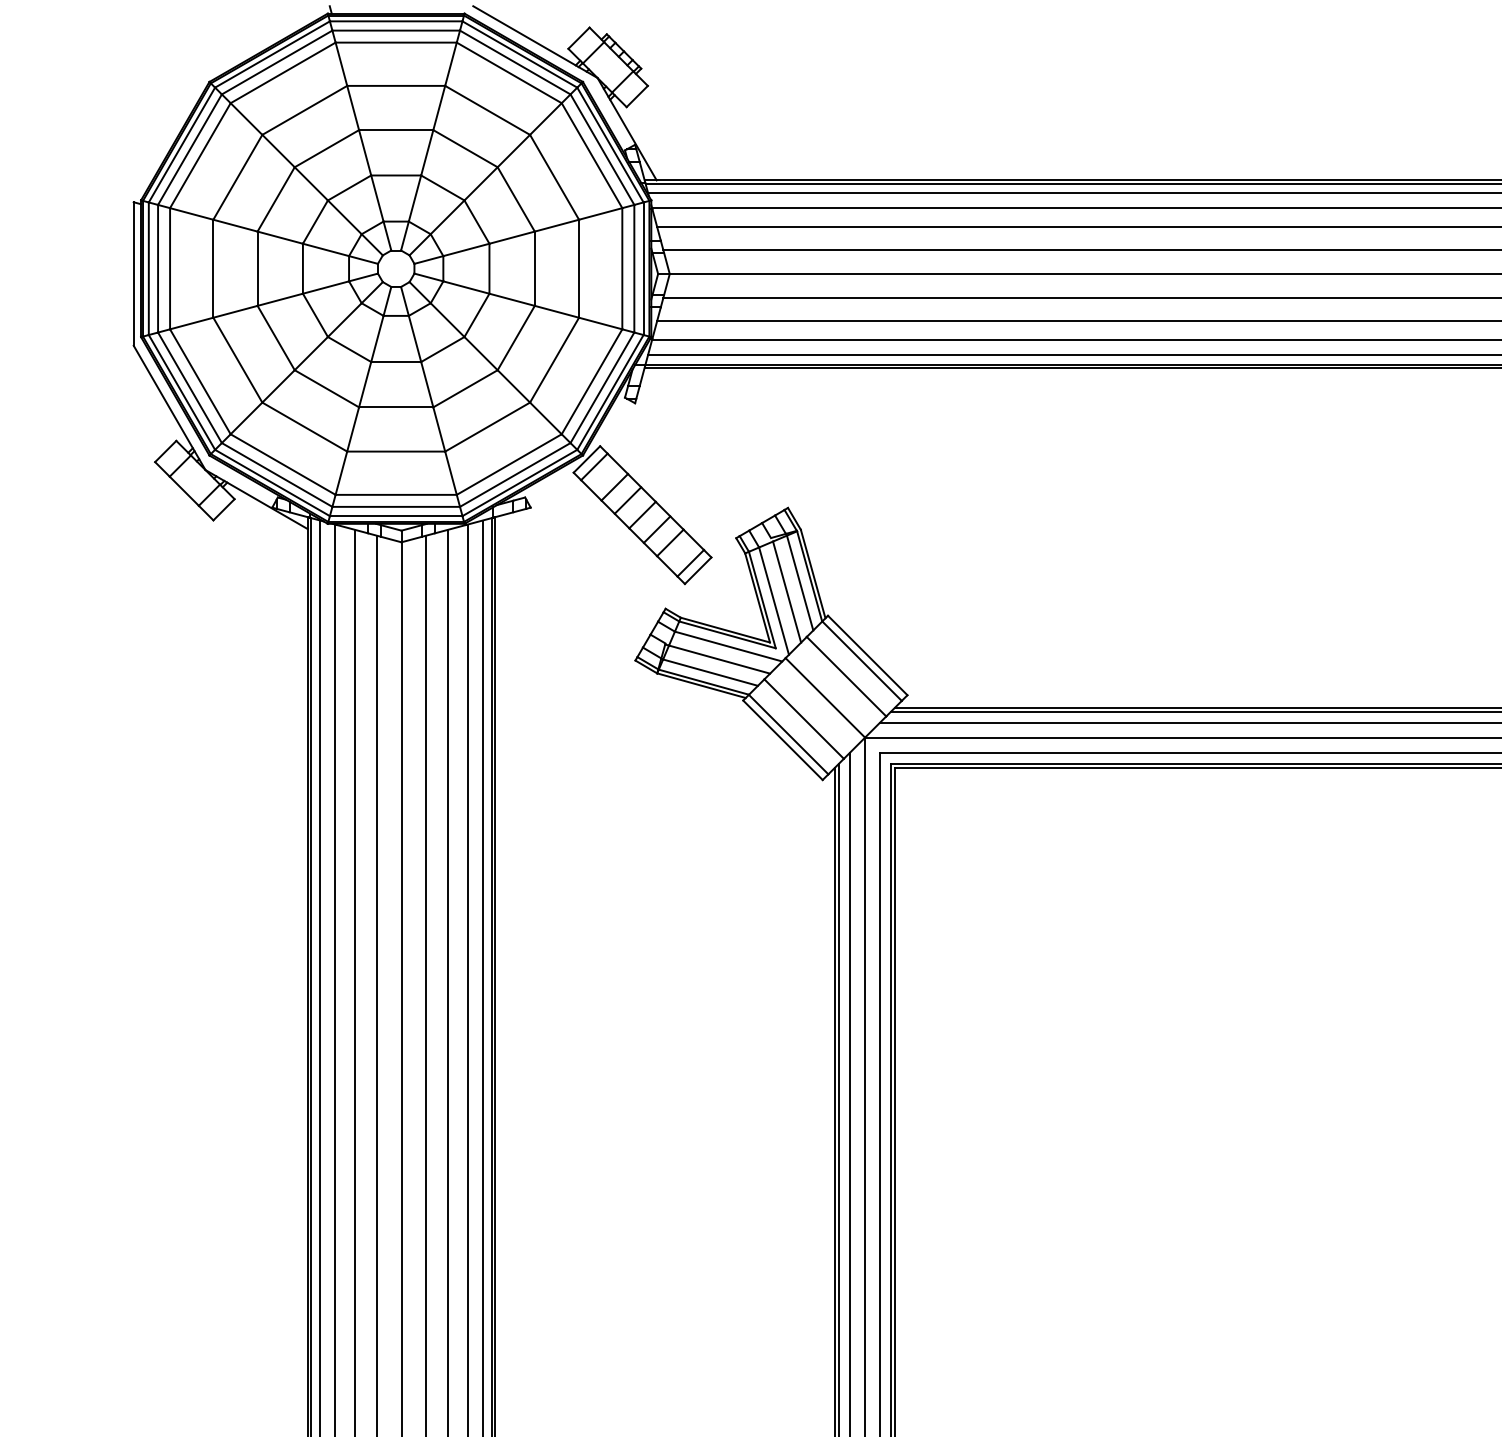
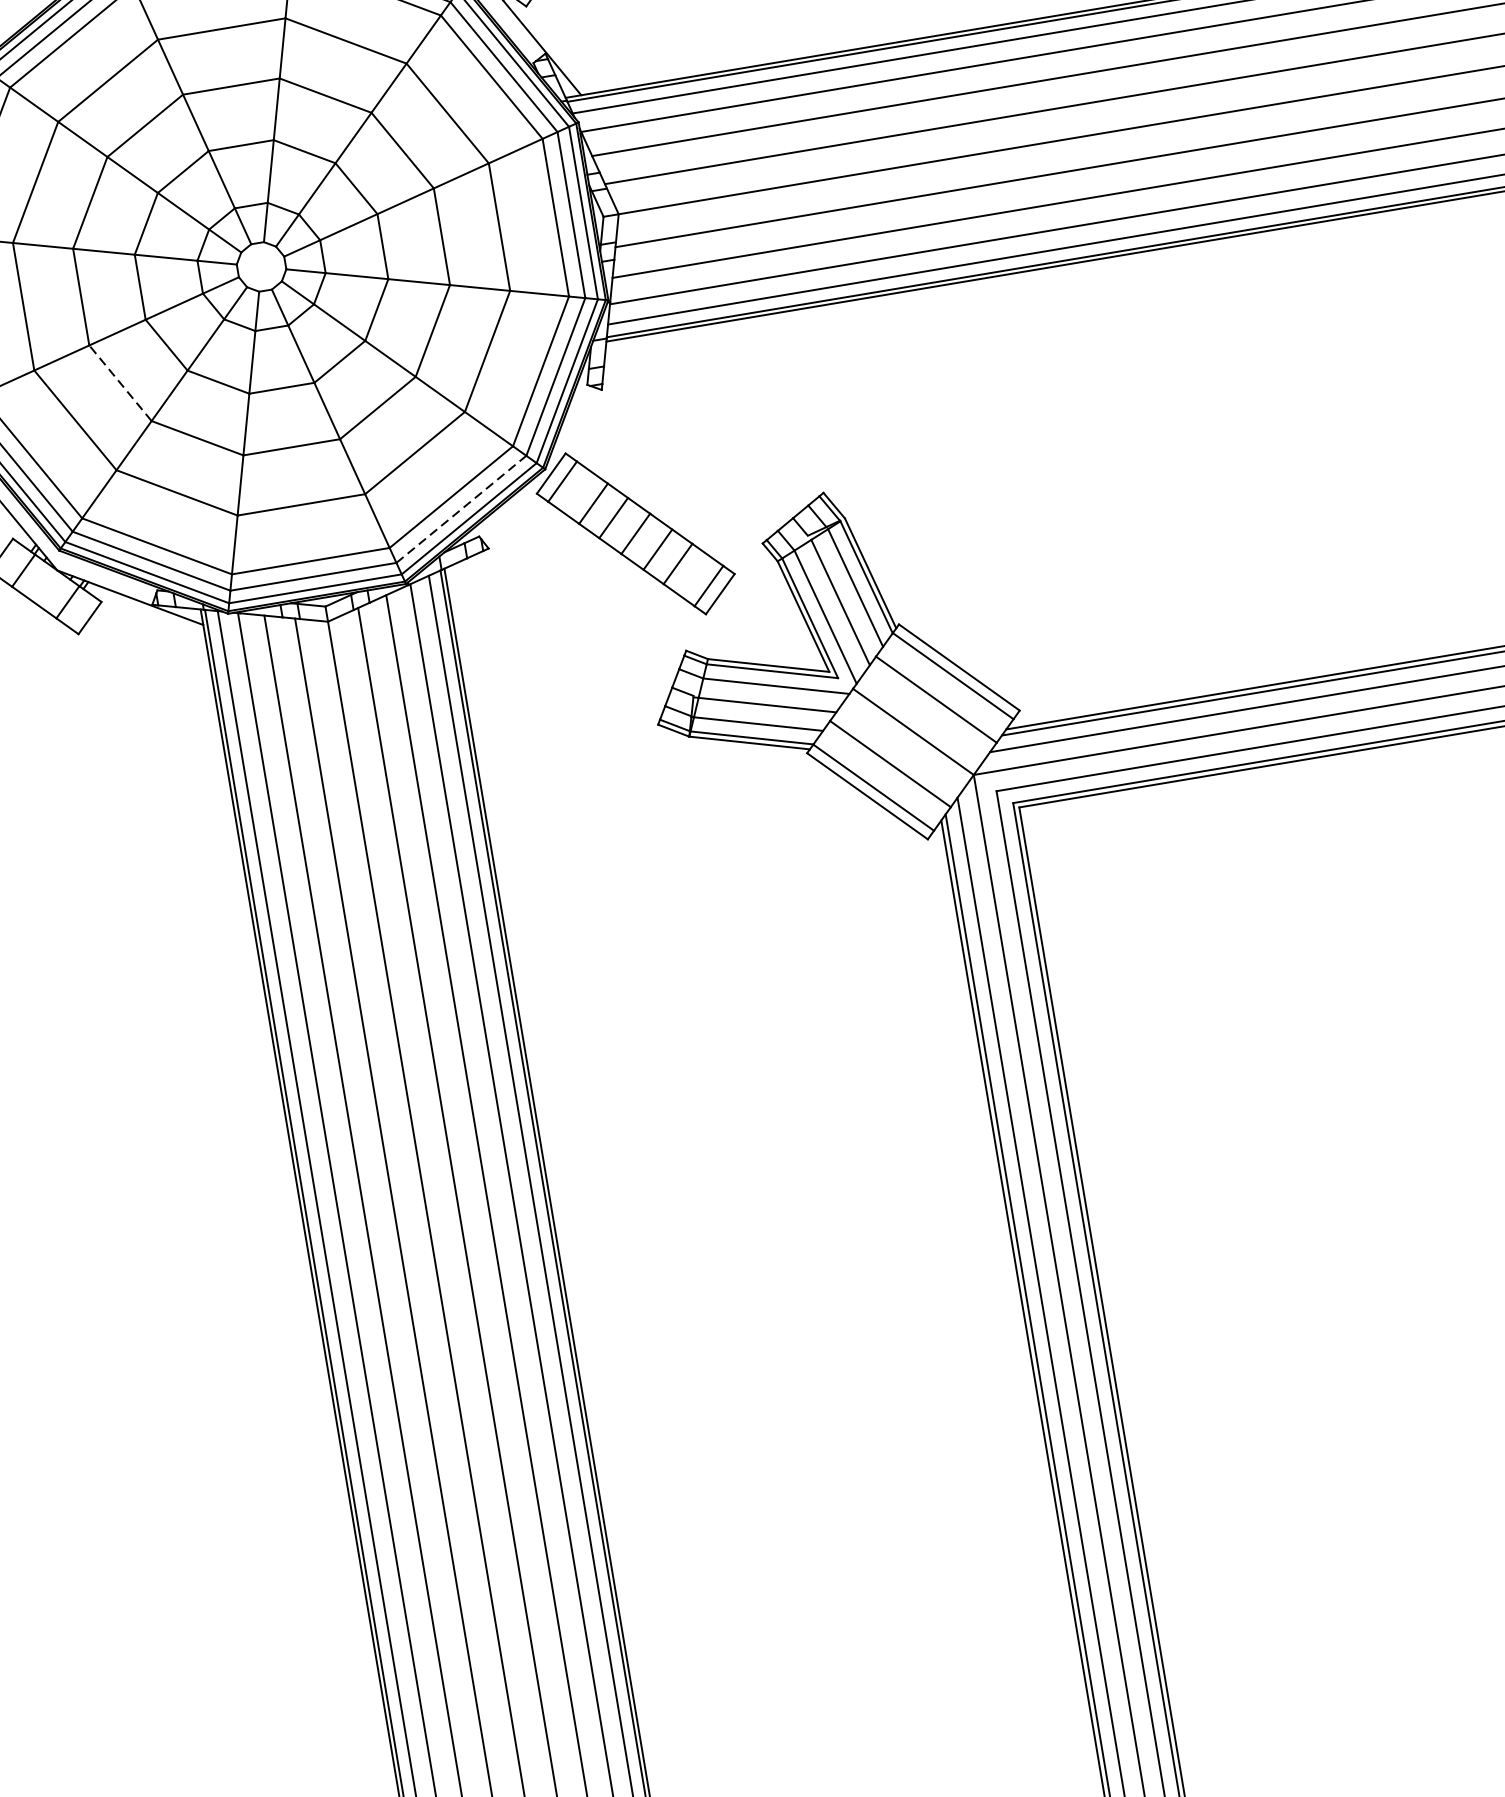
line: (275, 337) -> (119, 382), solid -> dashed
line: (515, 474) -> (461, 508), solid -> dashed

